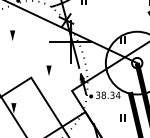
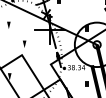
part: (48, 69) -> (24, 43), moved

